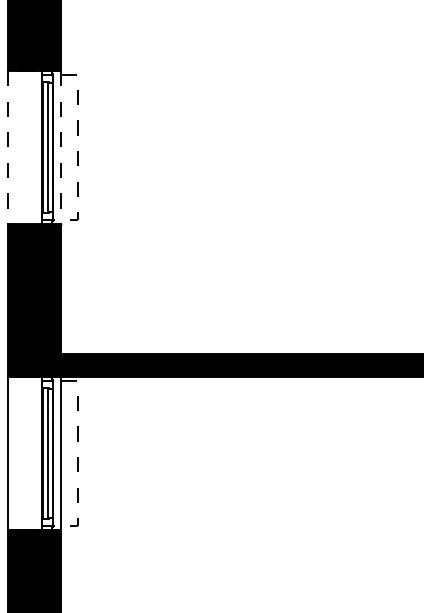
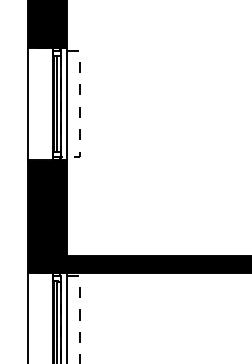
line: (7, 147) -> (27, 104), dashed -> solid
line: (61, 147) -> (67, 104), dashed -> solid

